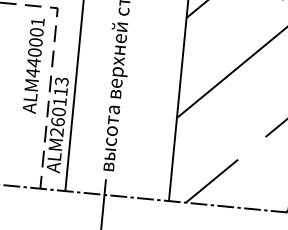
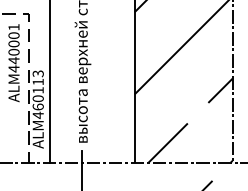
text: (56, 132) -> (37, 115), ALM260113 -> ALM460113

